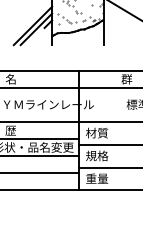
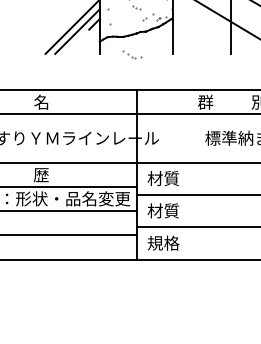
part: (69, 20) -> (132, 54), moved
text: (97, 155) -> (163, 210), 規格 -> 材質
text: (97, 178) -> (163, 242), 重量 -> 規格

